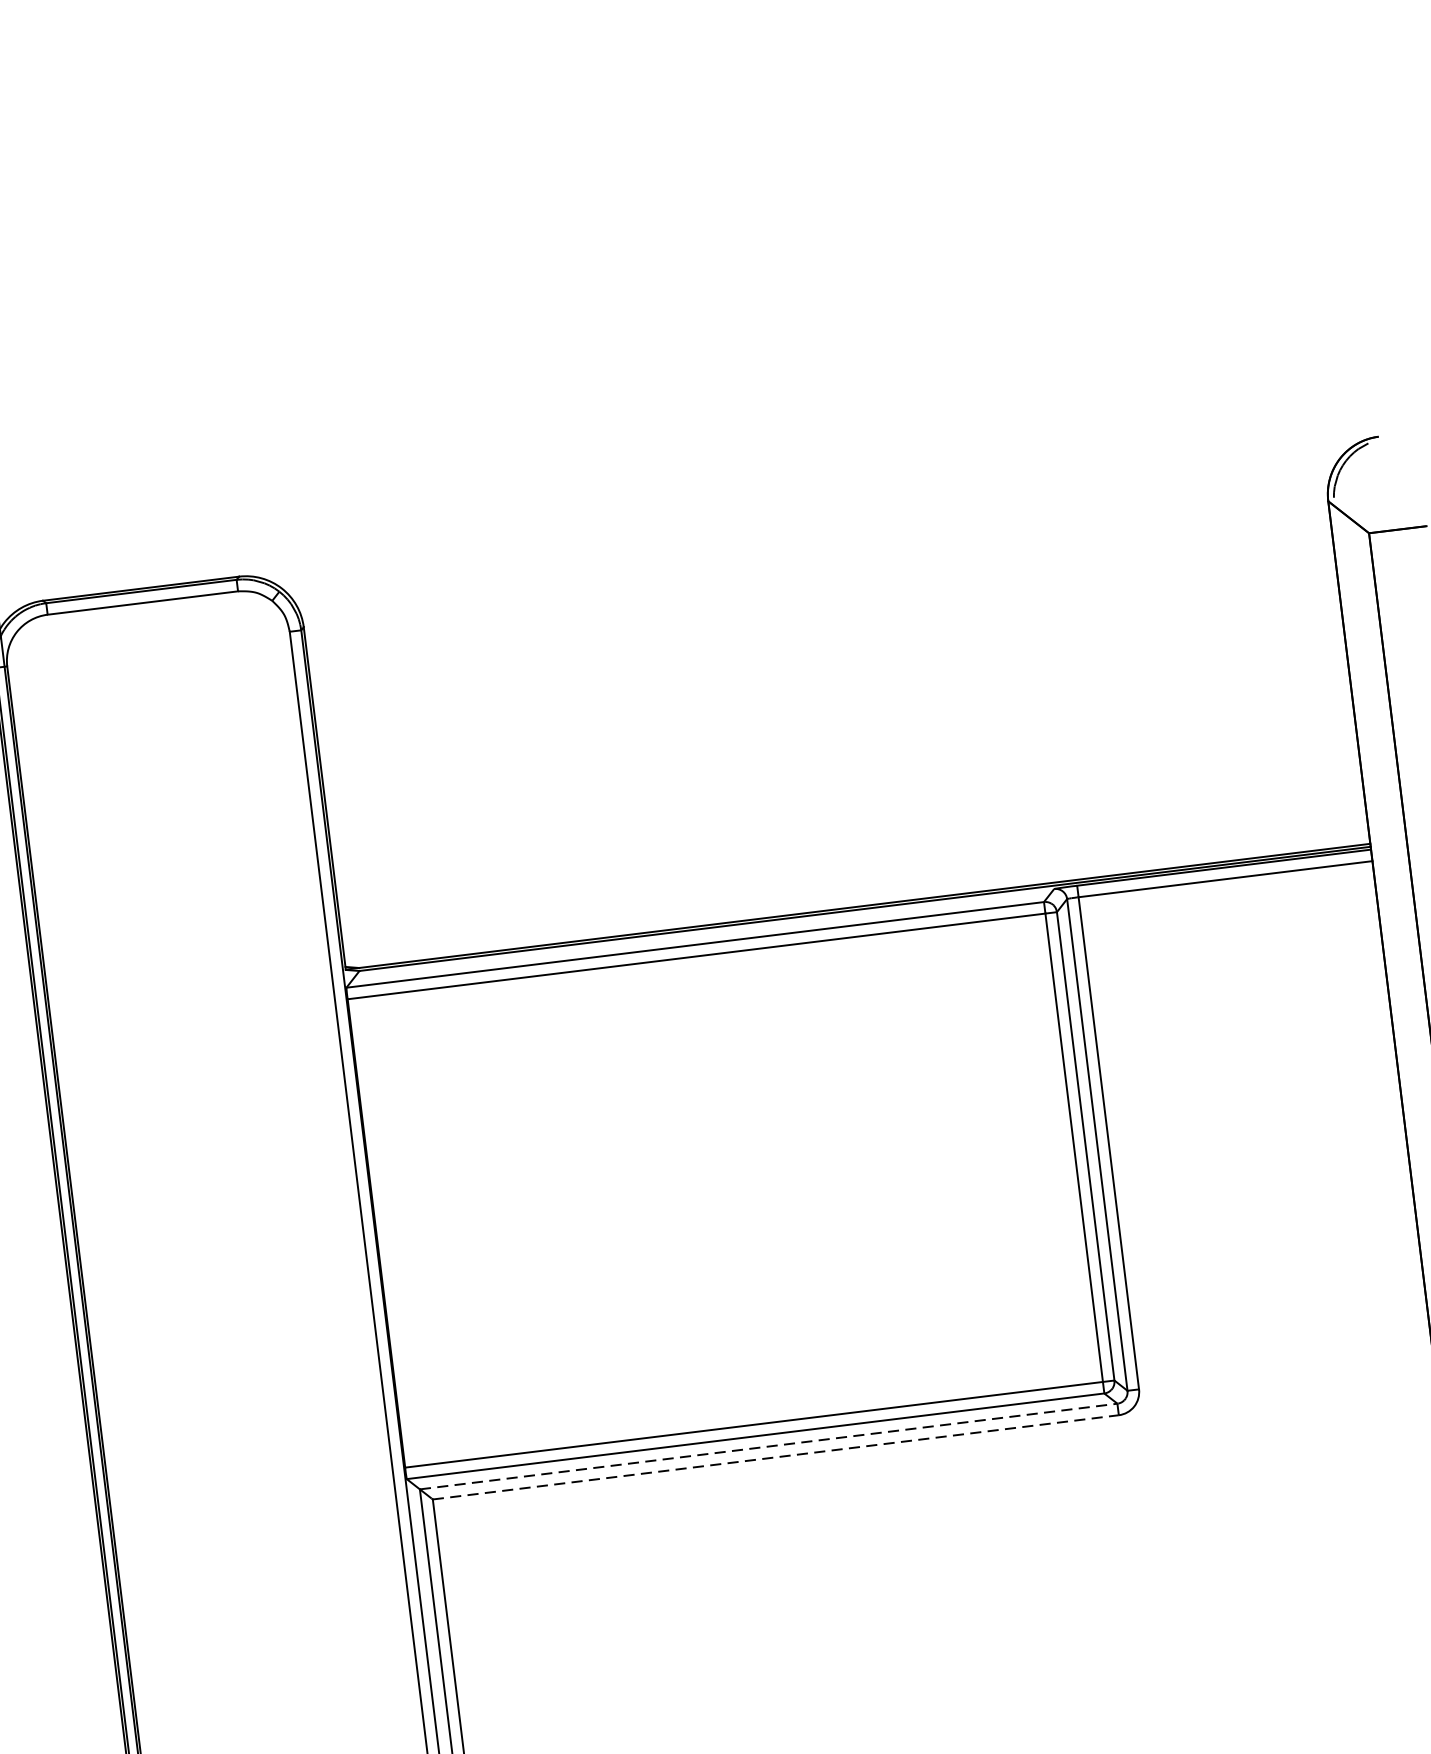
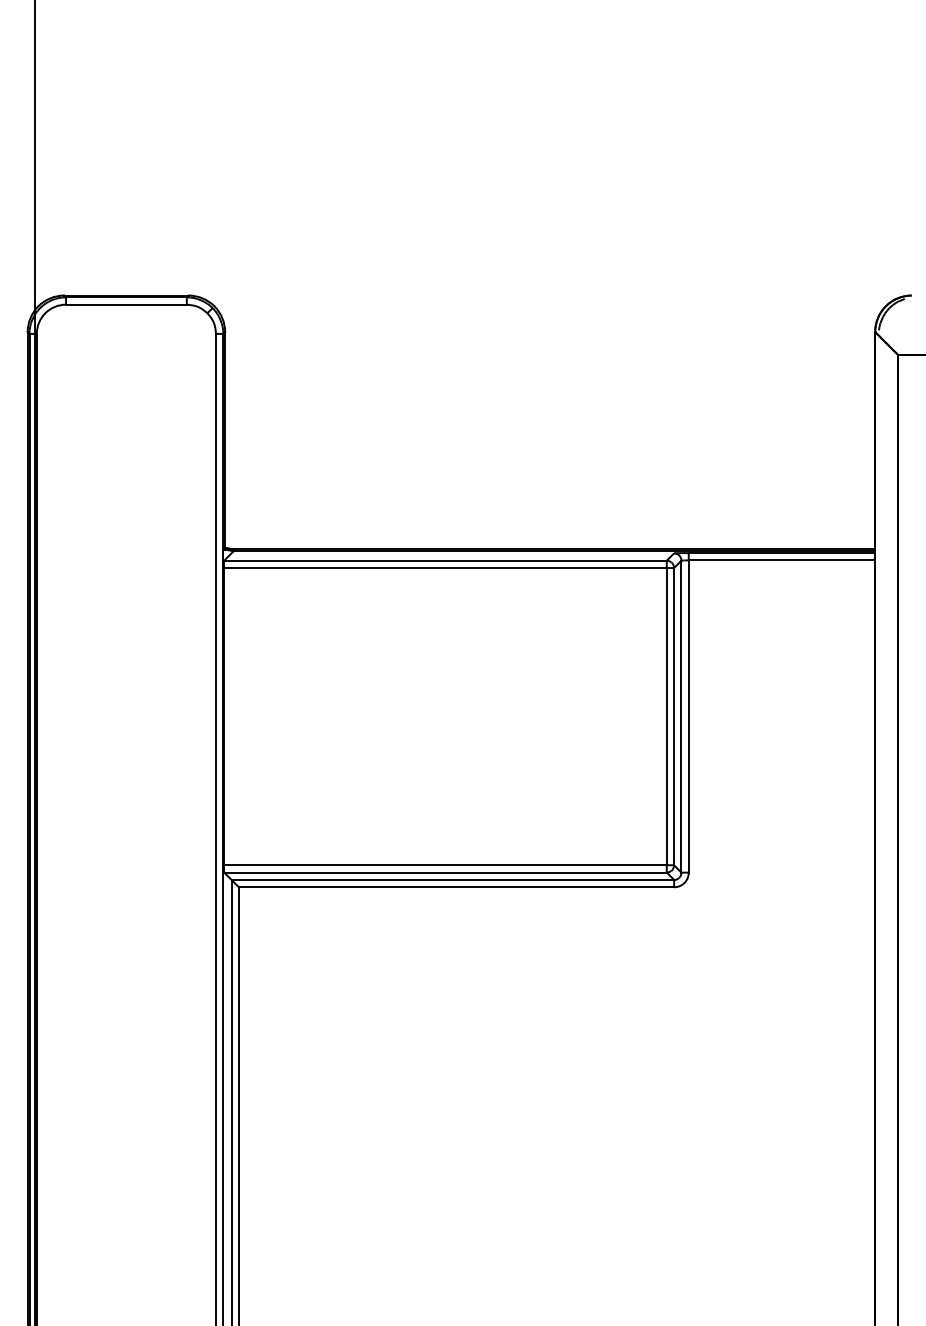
line: (769, 1445) -> (453, 879), dashed -> solid
line: (775, 1457) -> (456, 887), dashed -> solid

